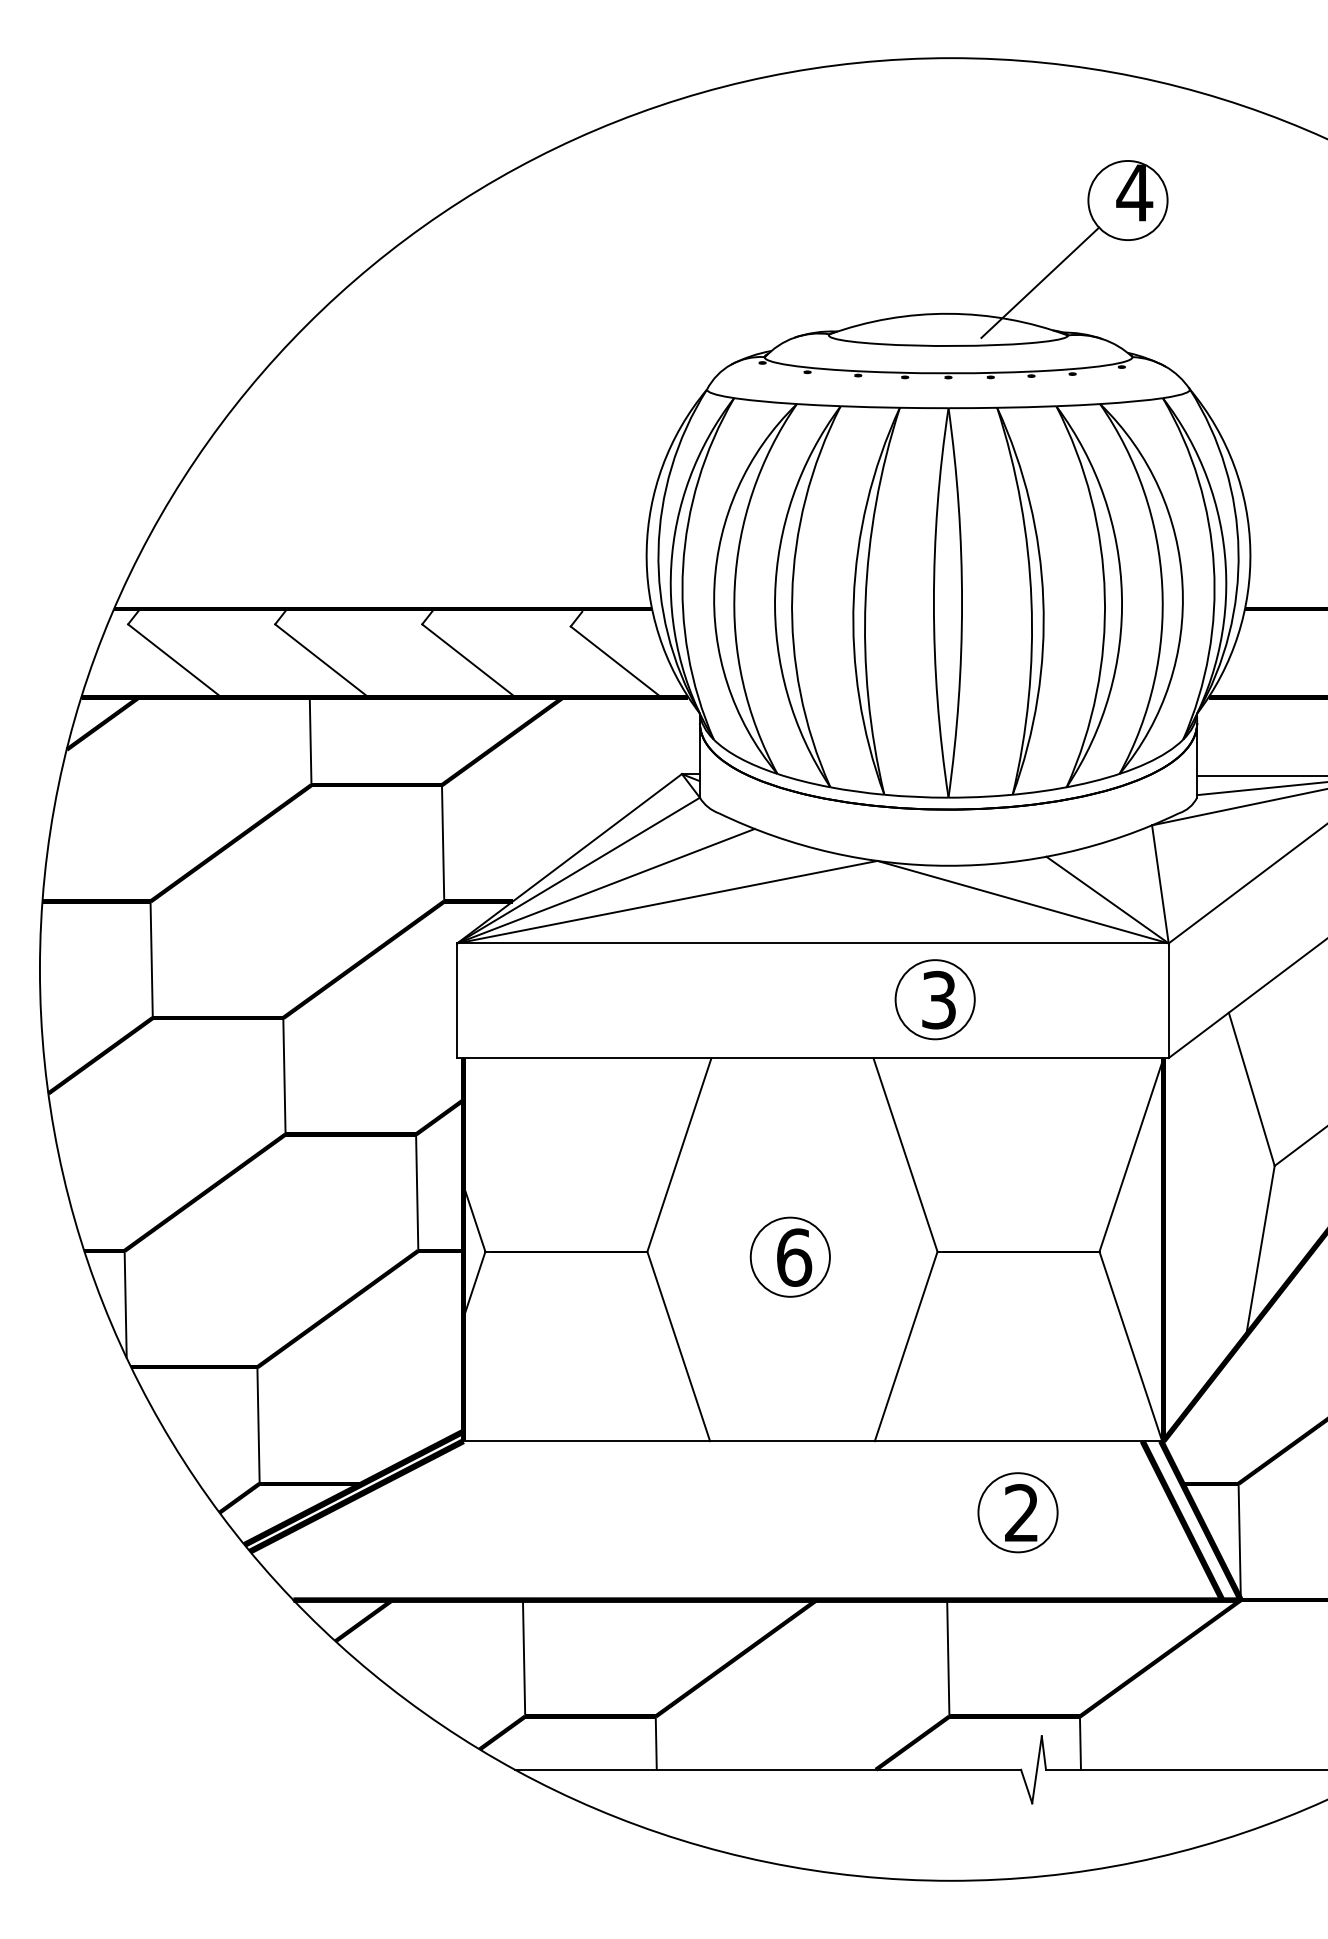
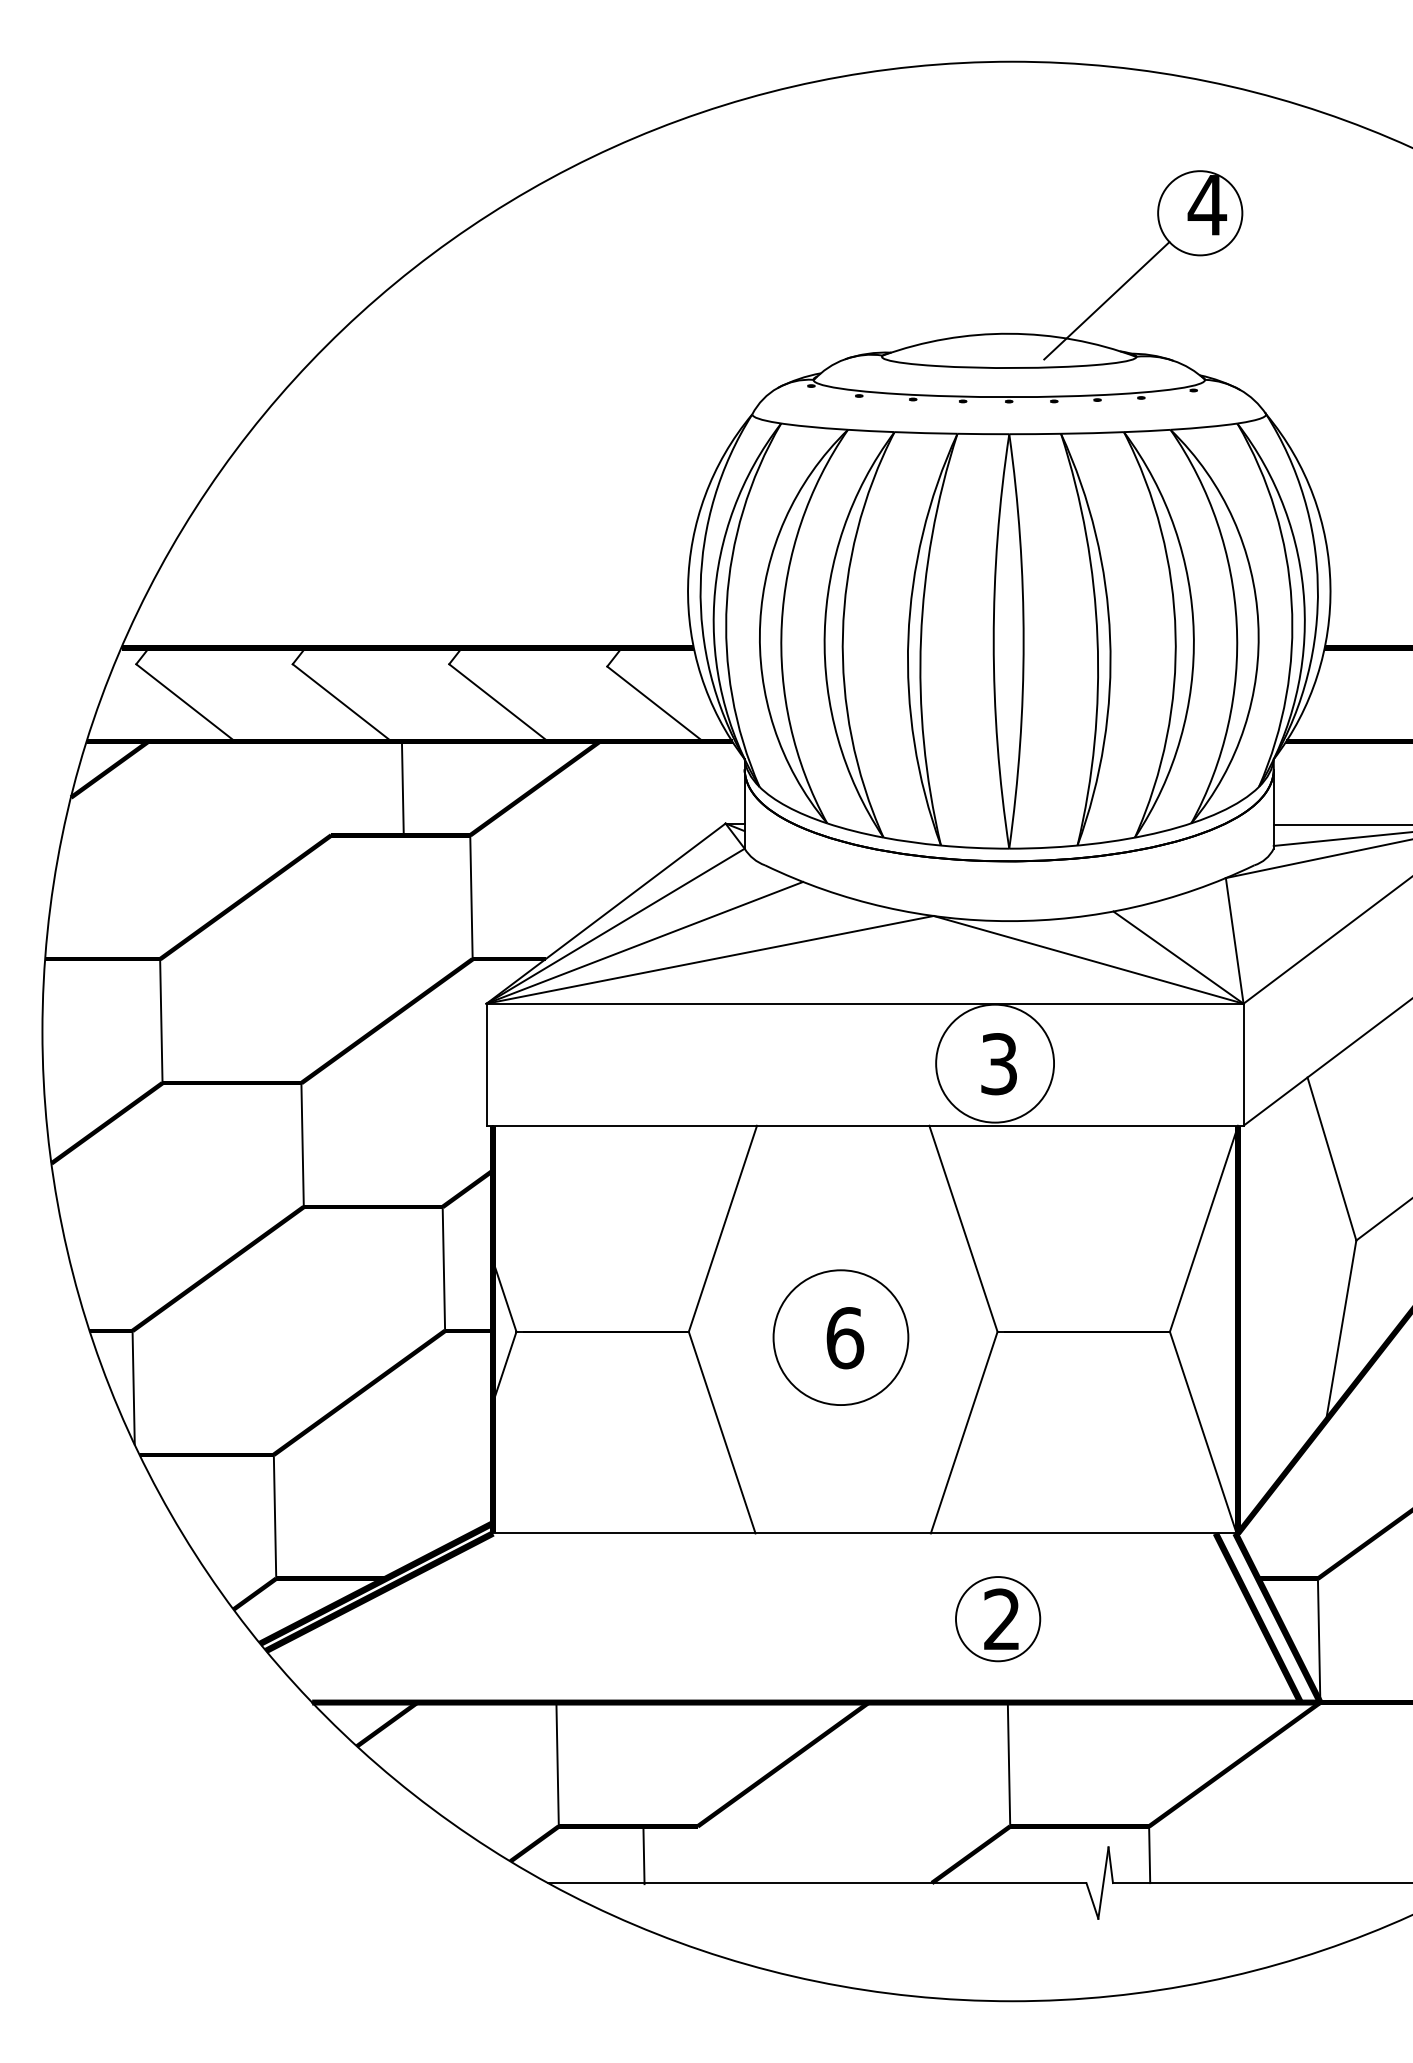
line: (310, 741) -> (402, 787), moved
circle: (934, 999) -> (994, 1063), size x1.4
circle: (789, 1256) -> (840, 1336), size x1.6
part: (1017, 1512) -> (997, 1618), moved
line: (655, 1742) -> (643, 1855), moved

